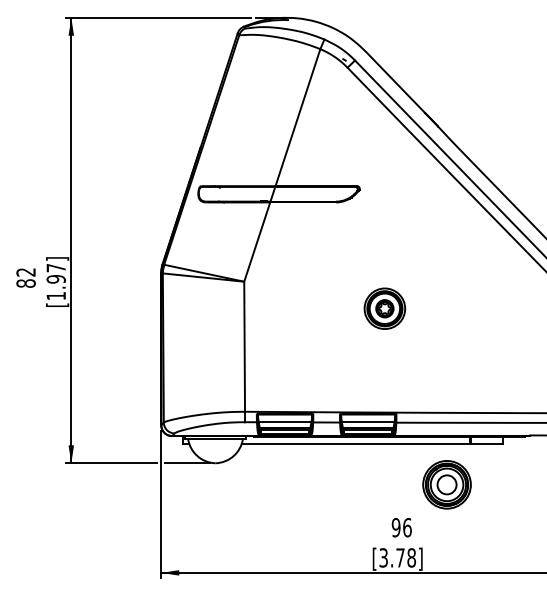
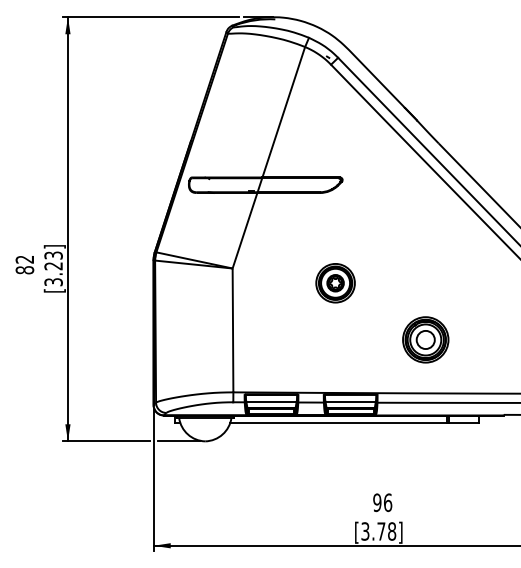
text: (56, 281) -> (53, 268), [1.97] -> [3.23]
part: (384, 309) -> (335, 283), moved
part: (446, 484) -> (425, 339), moved

